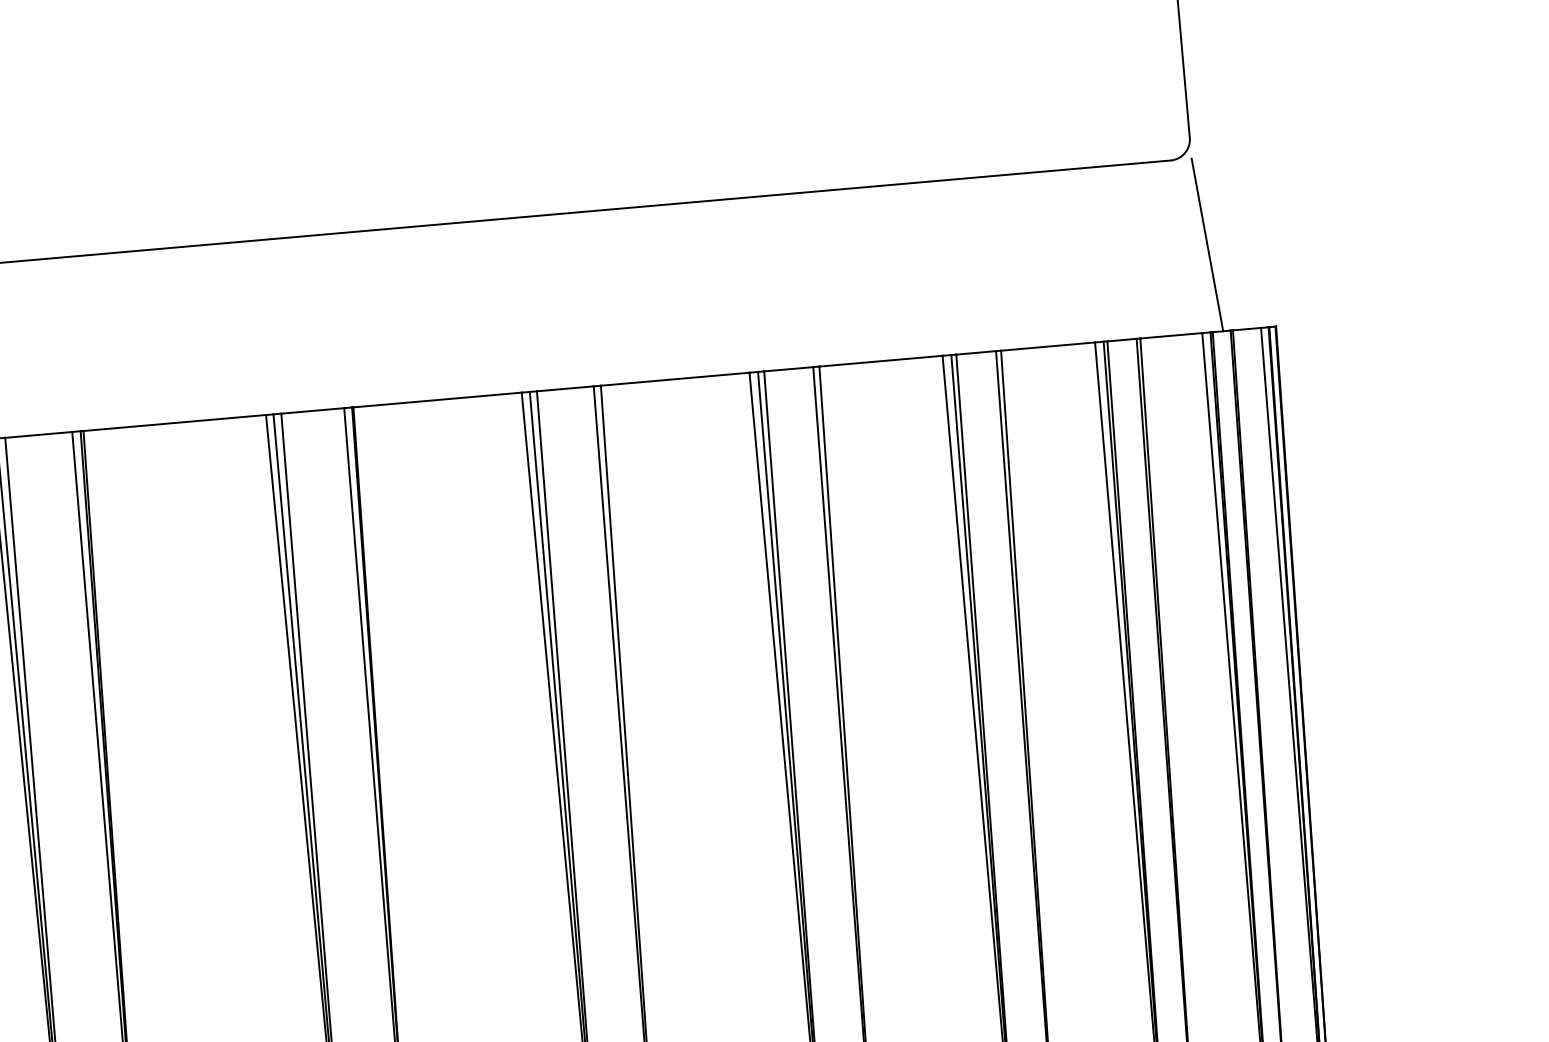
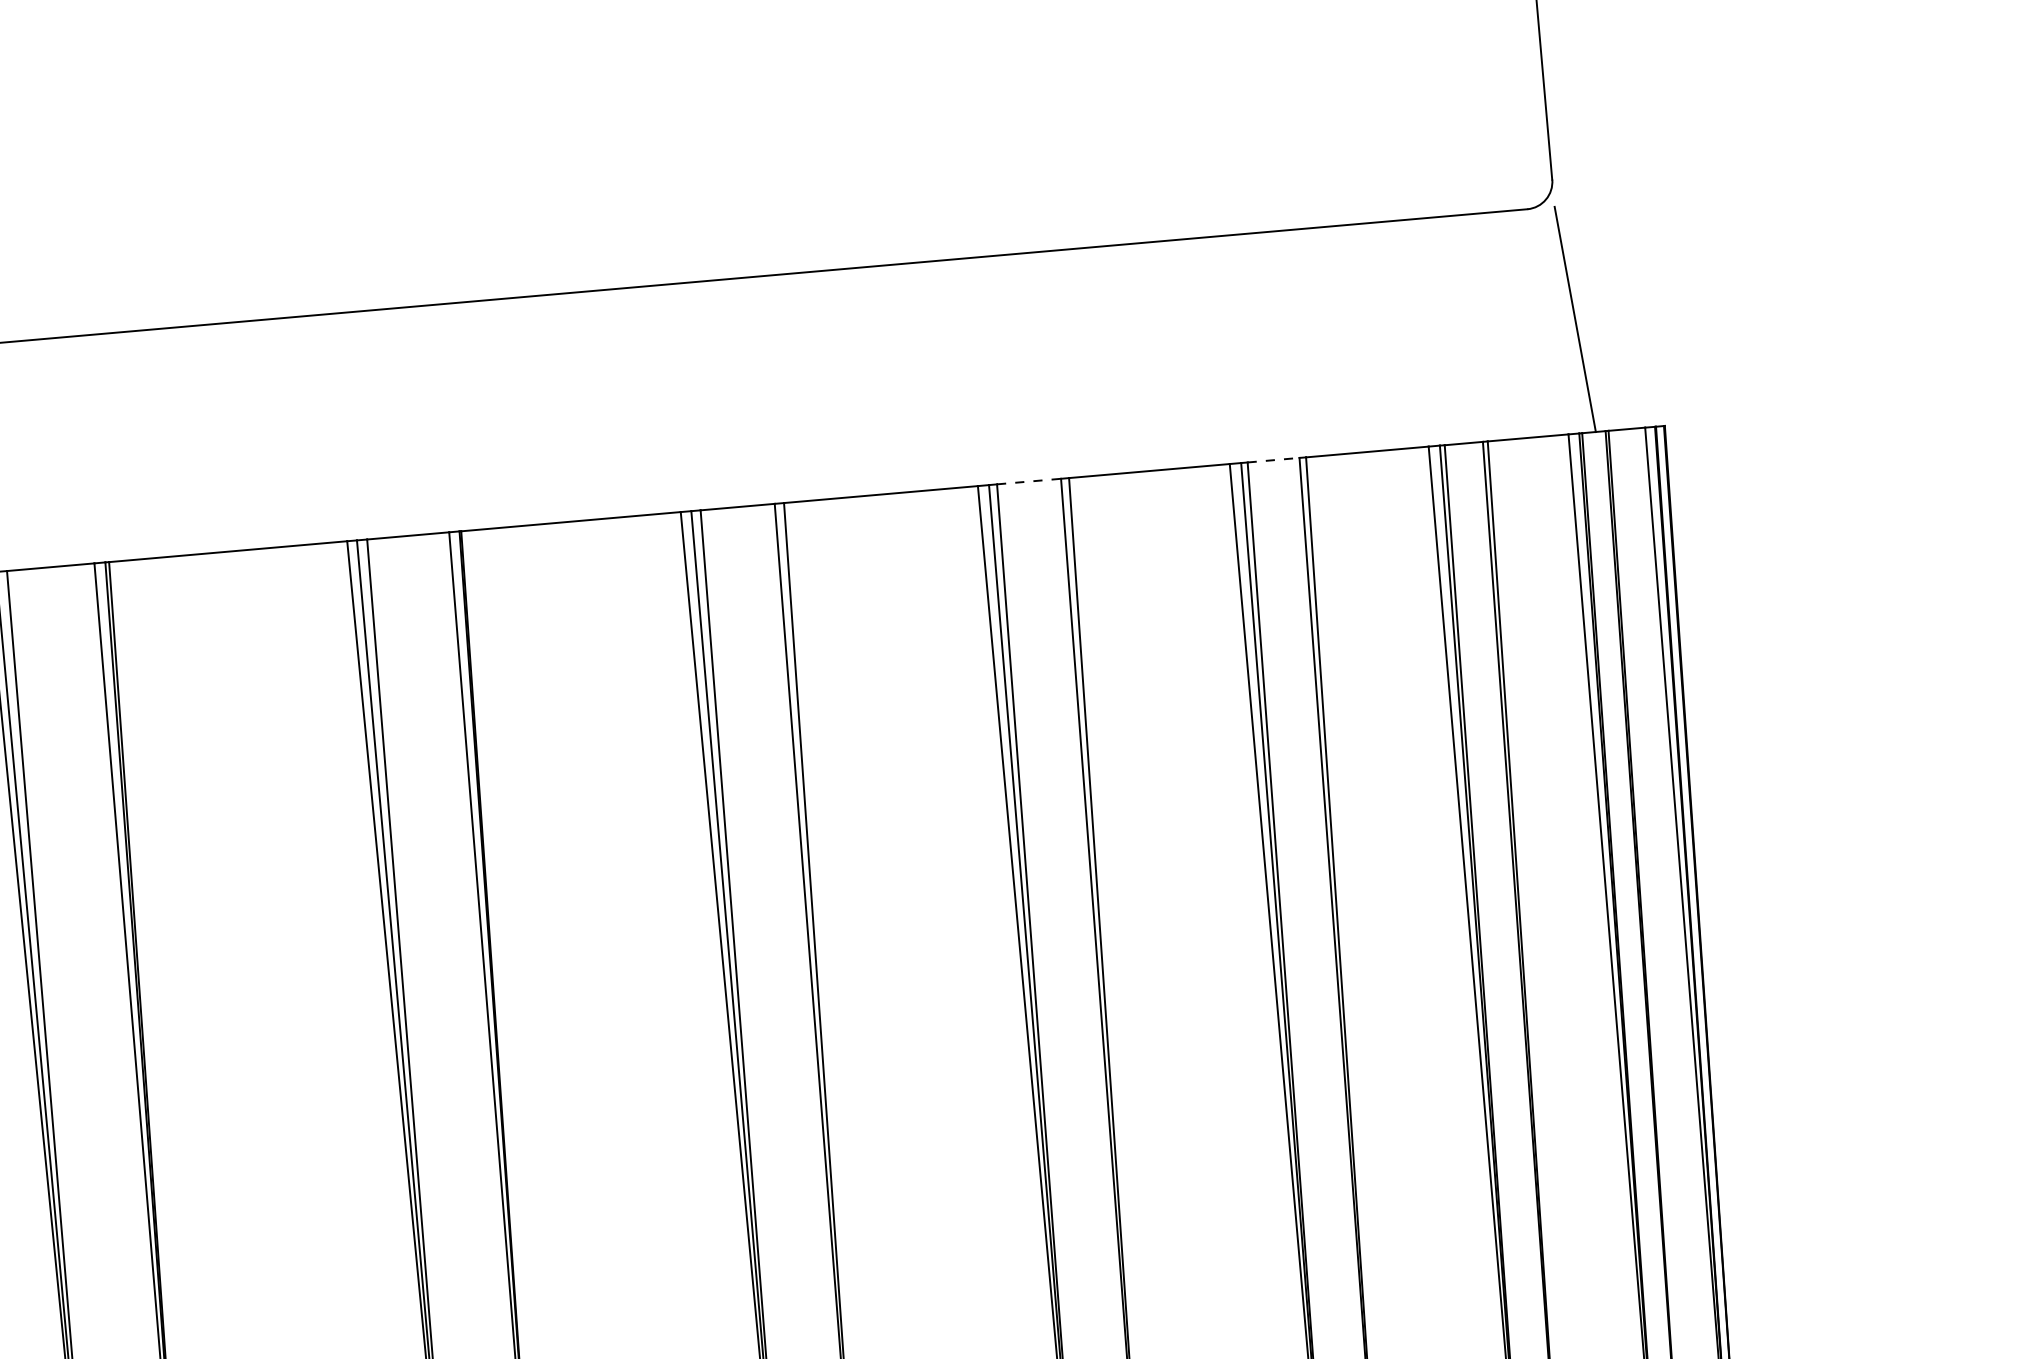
line: (976, 353) -> (1274, 460), solid -> dashed
line: (789, 369) -> (1029, 481), solid -> dashed

